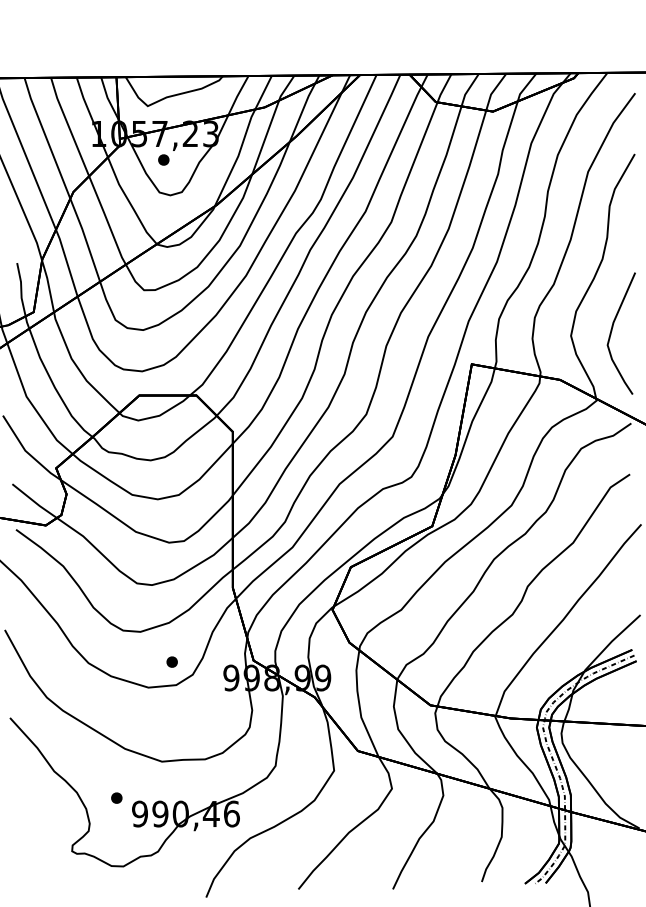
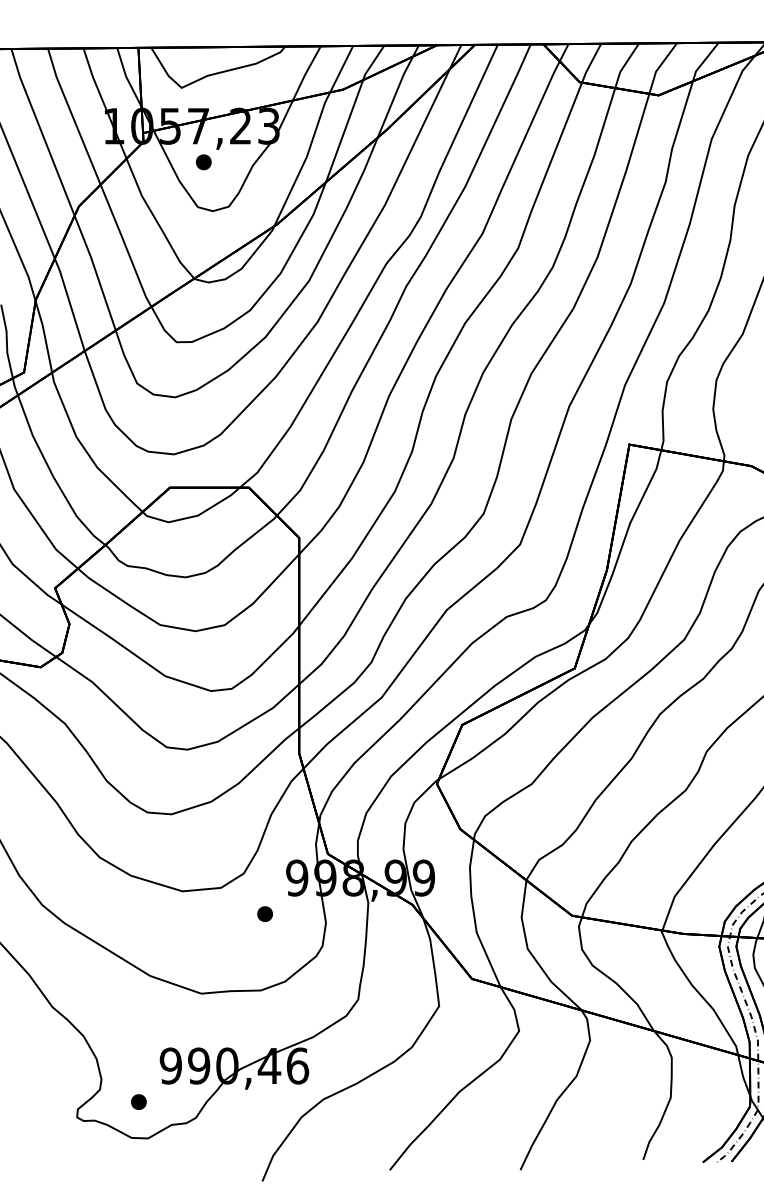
part: (171, 661) -> (264, 913), moved
part: (116, 797) -> (138, 1101), moved

